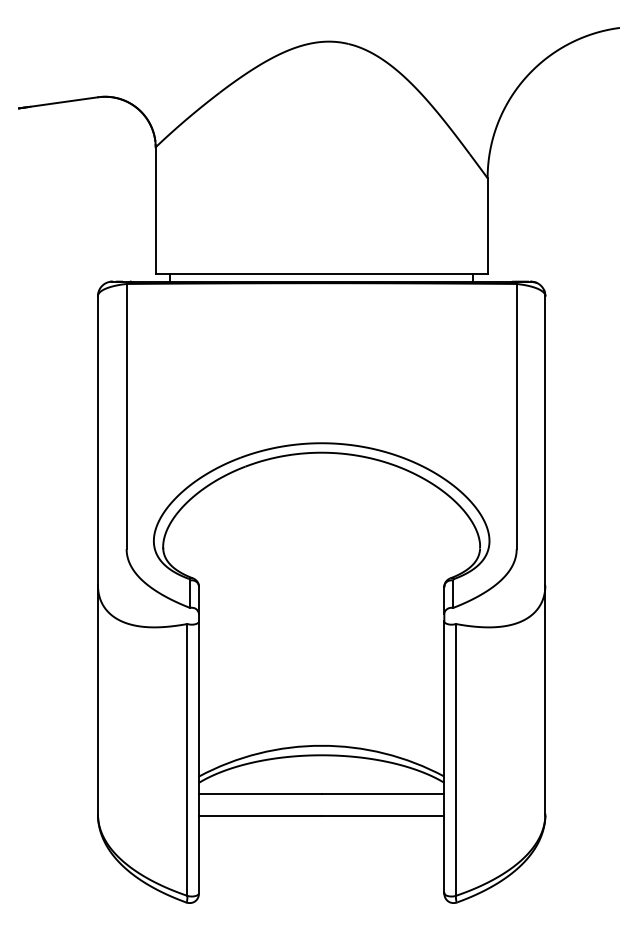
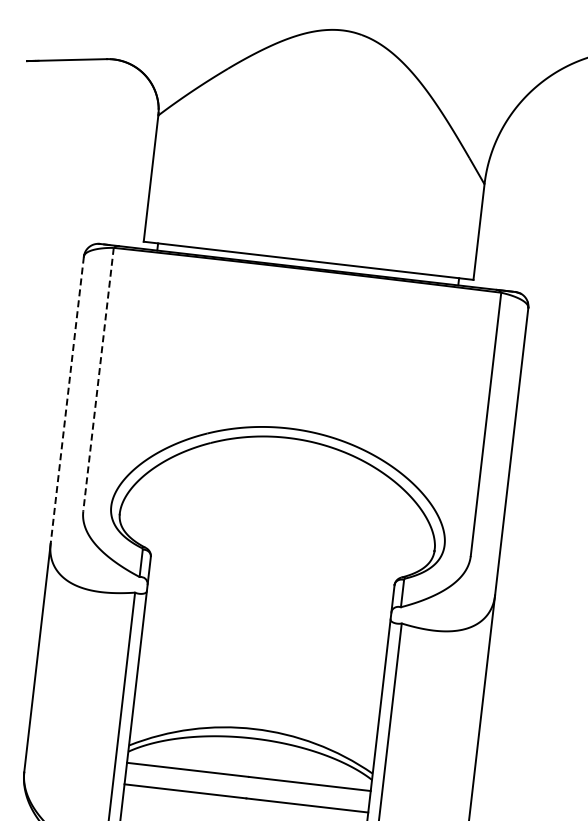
line: (126, 416) -> (98, 379), solid -> dashed
line: (97, 440) -> (66, 400), solid -> dashed

